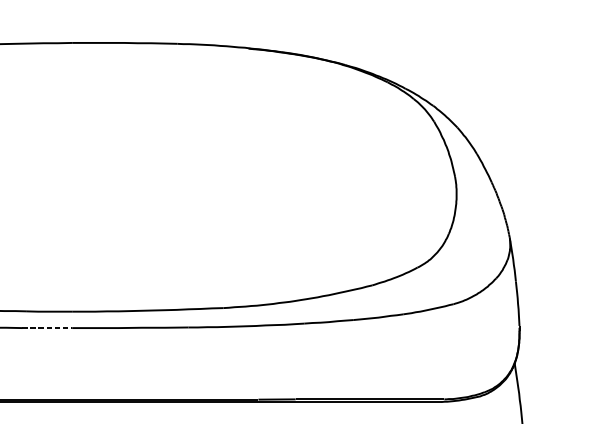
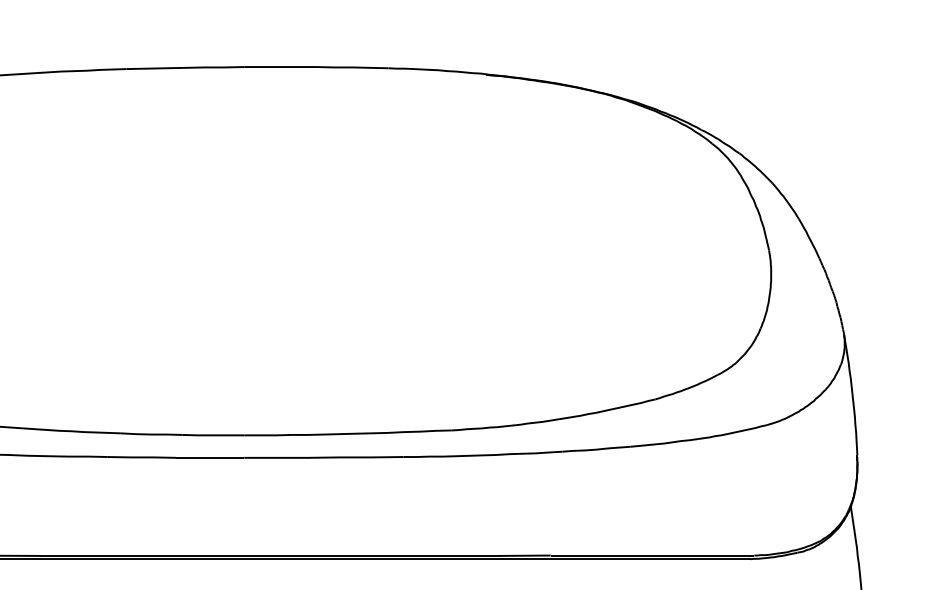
line: (47, 327) -> (210, 457), dashed -> solid

